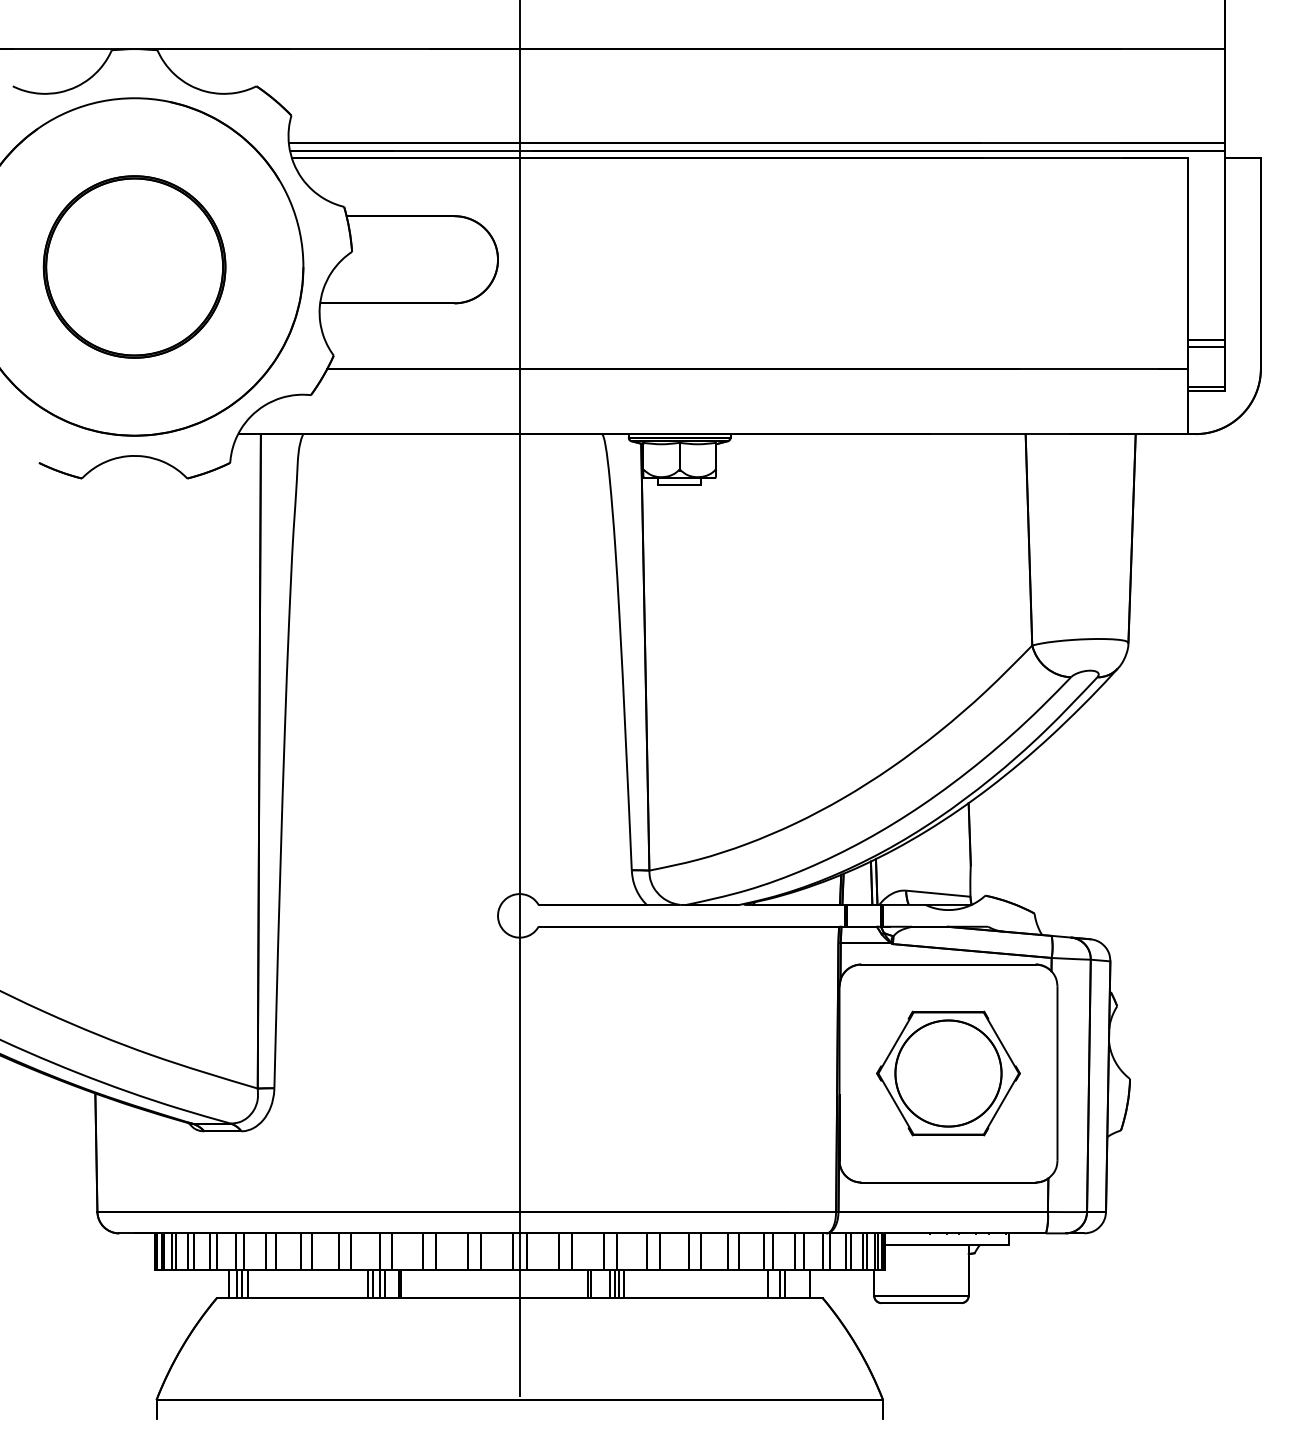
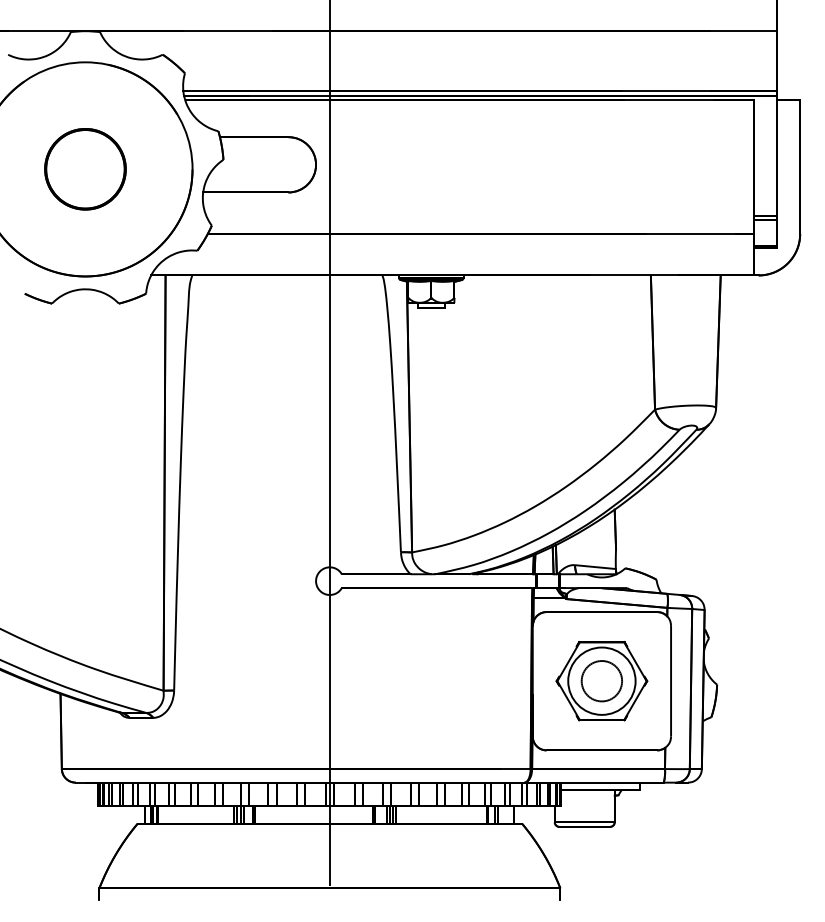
part: (134, 265) -> (85, 168), size x0.7
circle: (947, 1072) -> (601, 680), size x0.6

